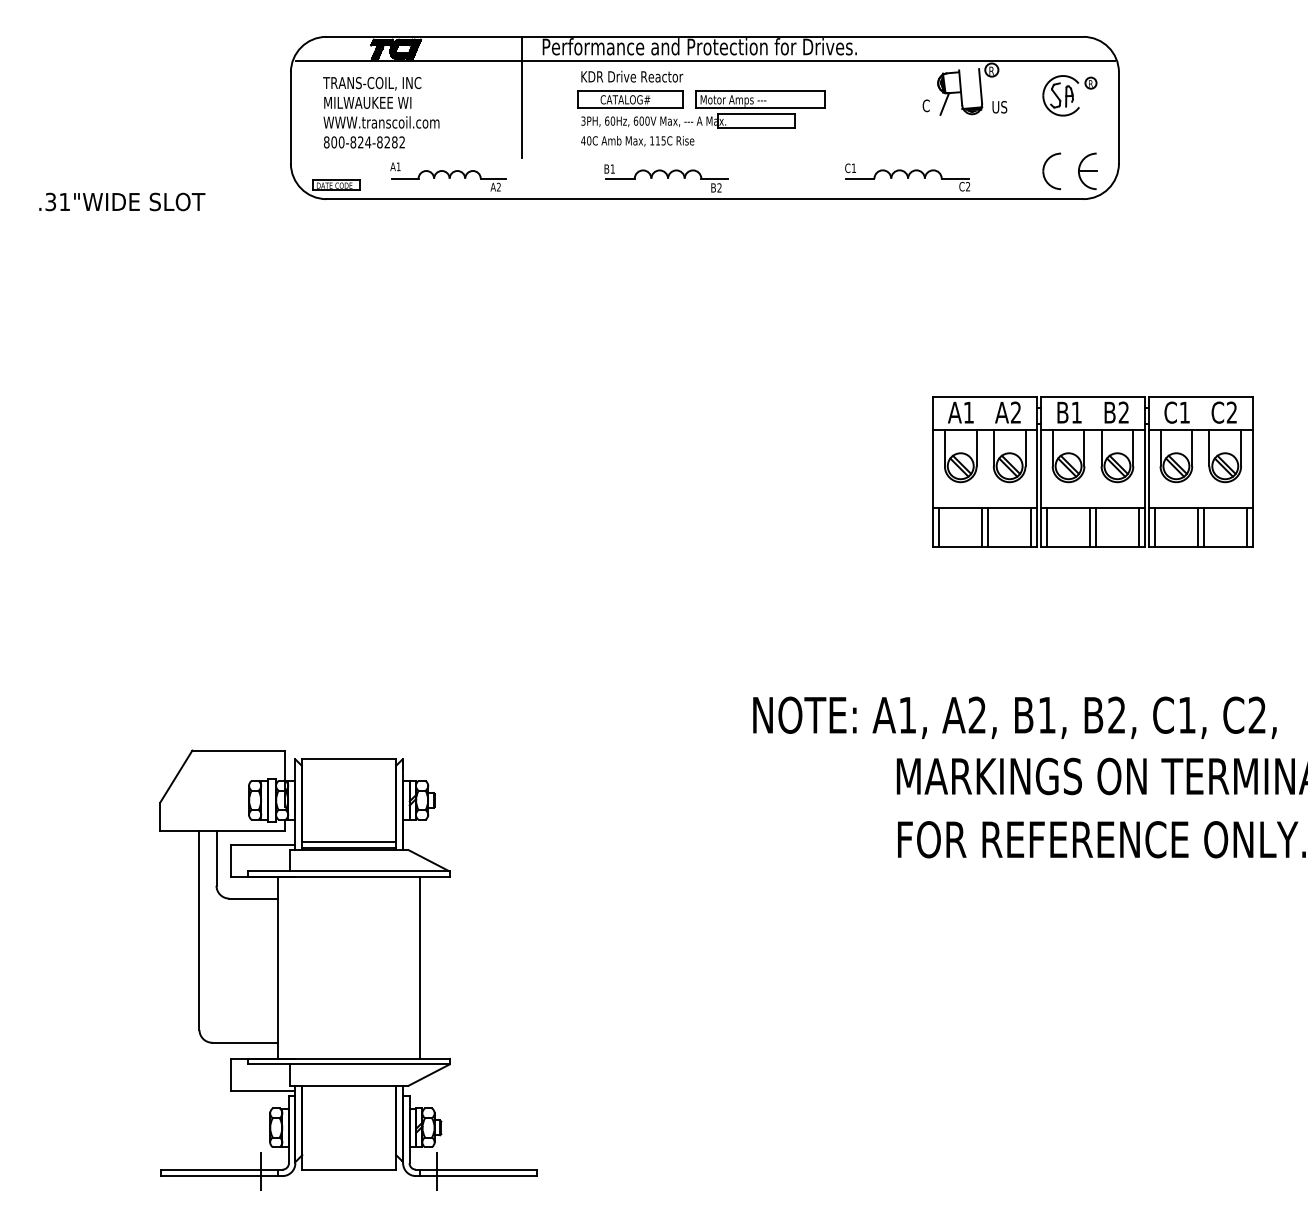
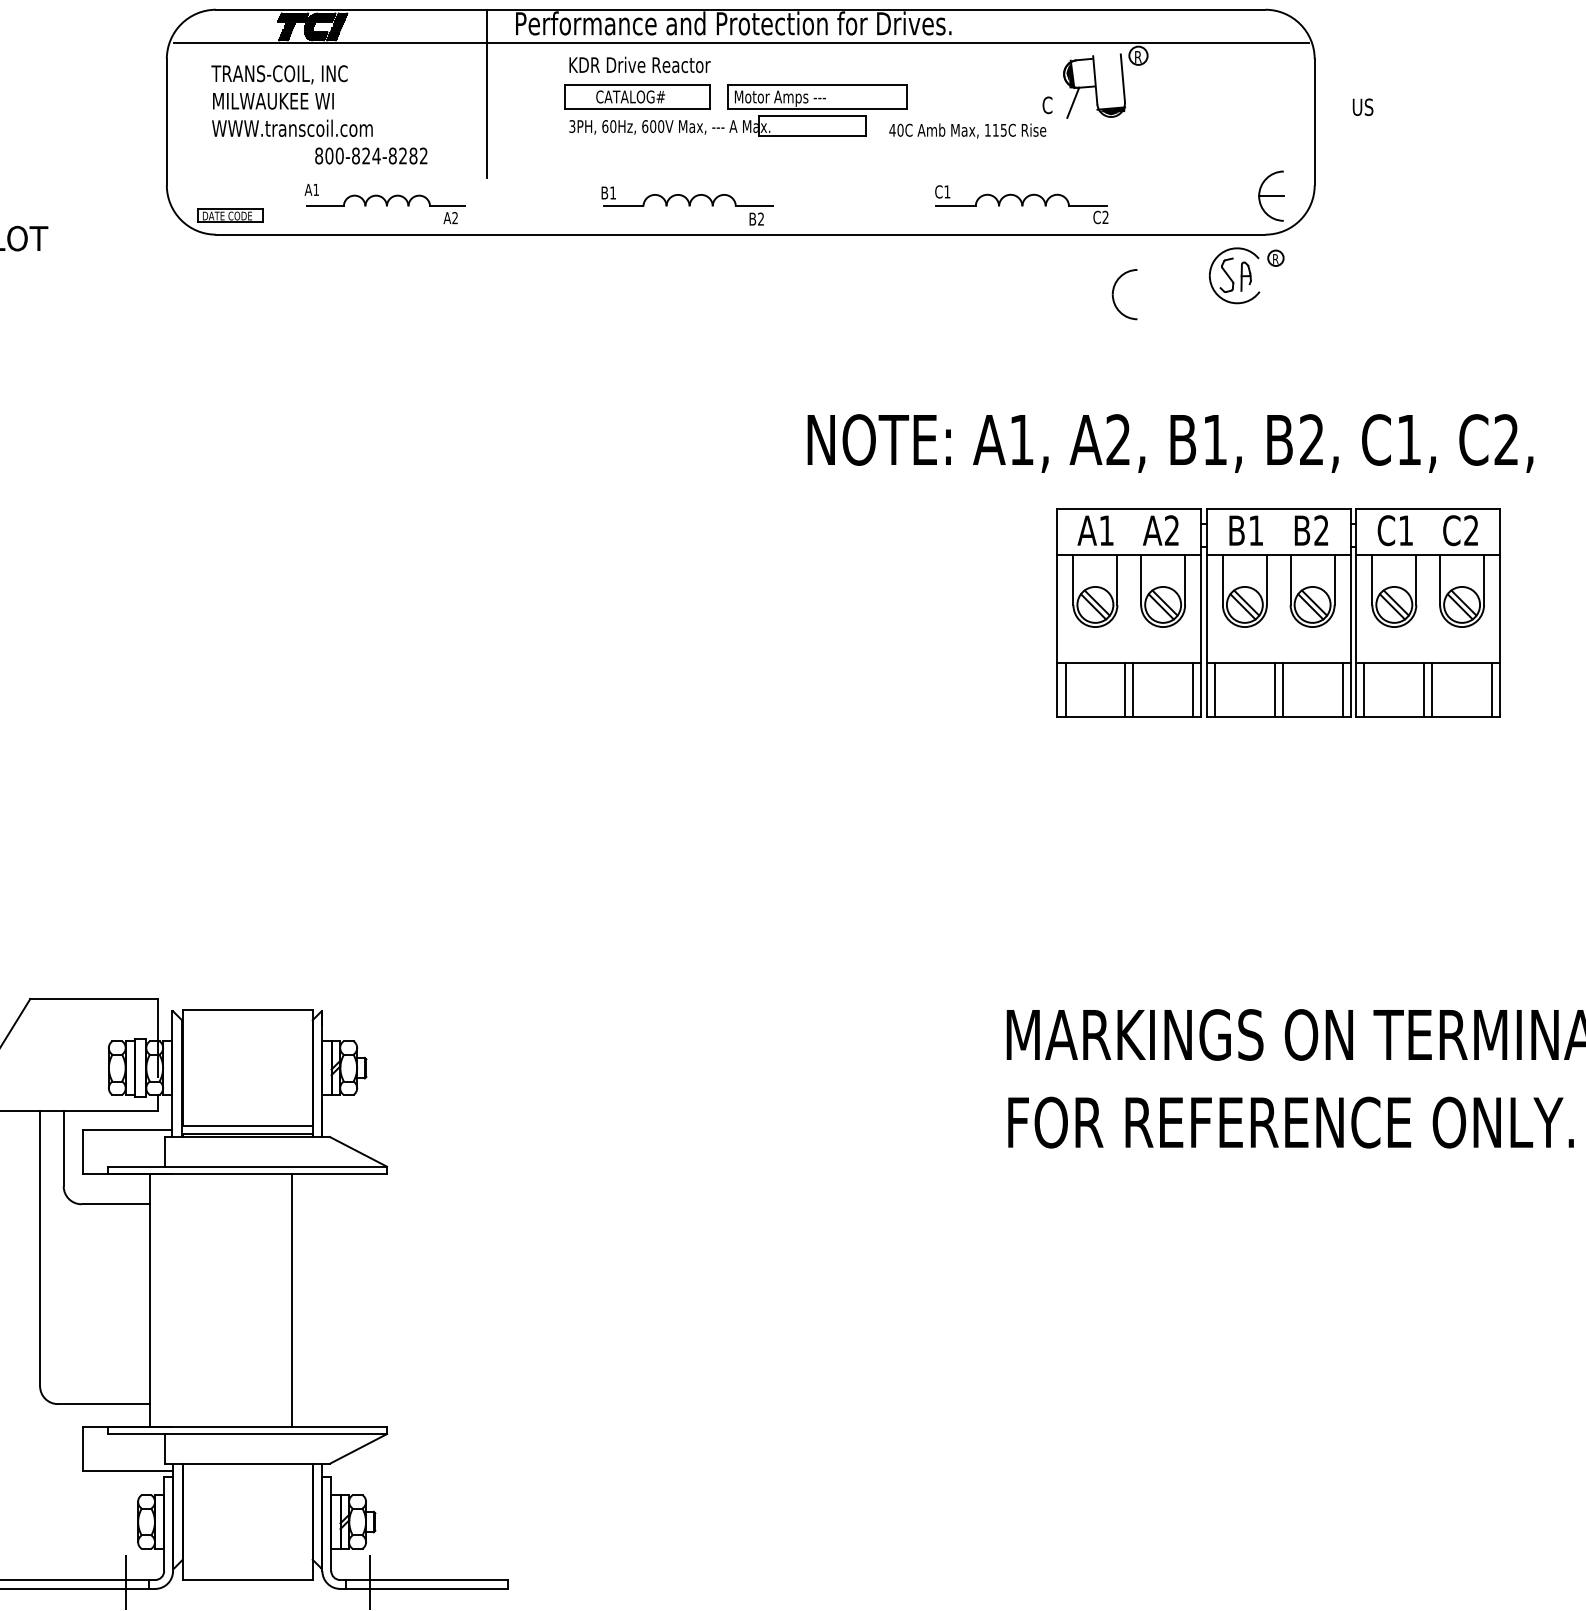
part: (1069, 95) -> (1246, 275), moved
text: (999, 107) -> (1362, 107), moved
text: (637, 141) -> (967, 131), moved
text: (364, 142) -> (371, 156), moved
part: (1044, 171) -> (1114, 294), moved
text: (1014, 717) -> (1169, 443), moved
line: (420, 967) -> (292, 1299), moved

